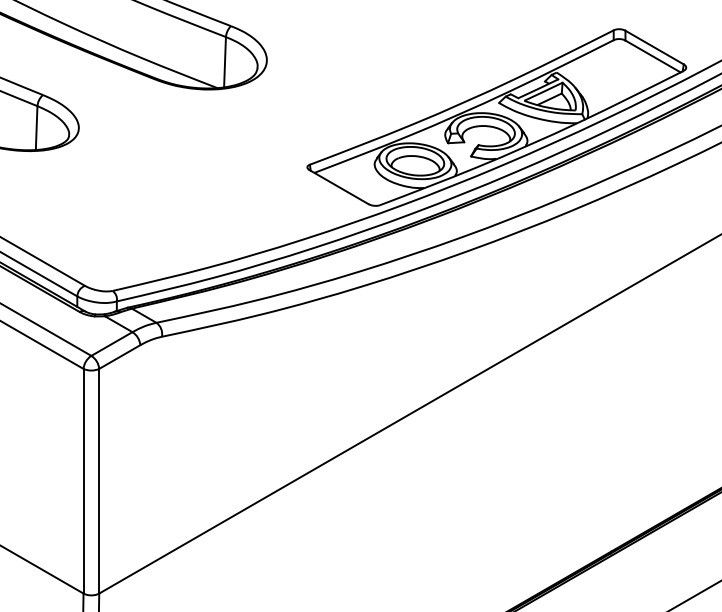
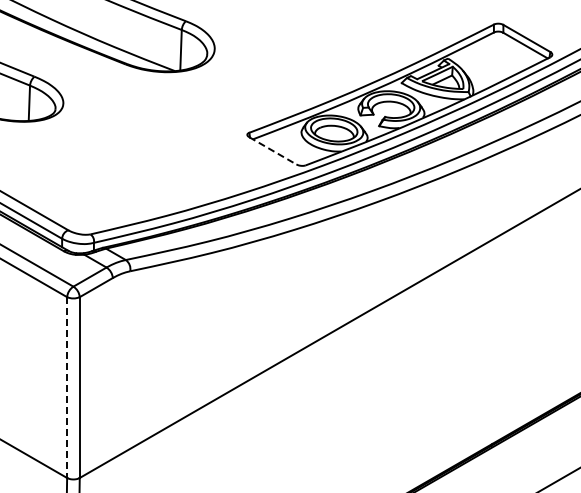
line: (339, 187) -> (273, 151), solid -> dashed
line: (83, 482) -> (67, 388), solid -> dashed

